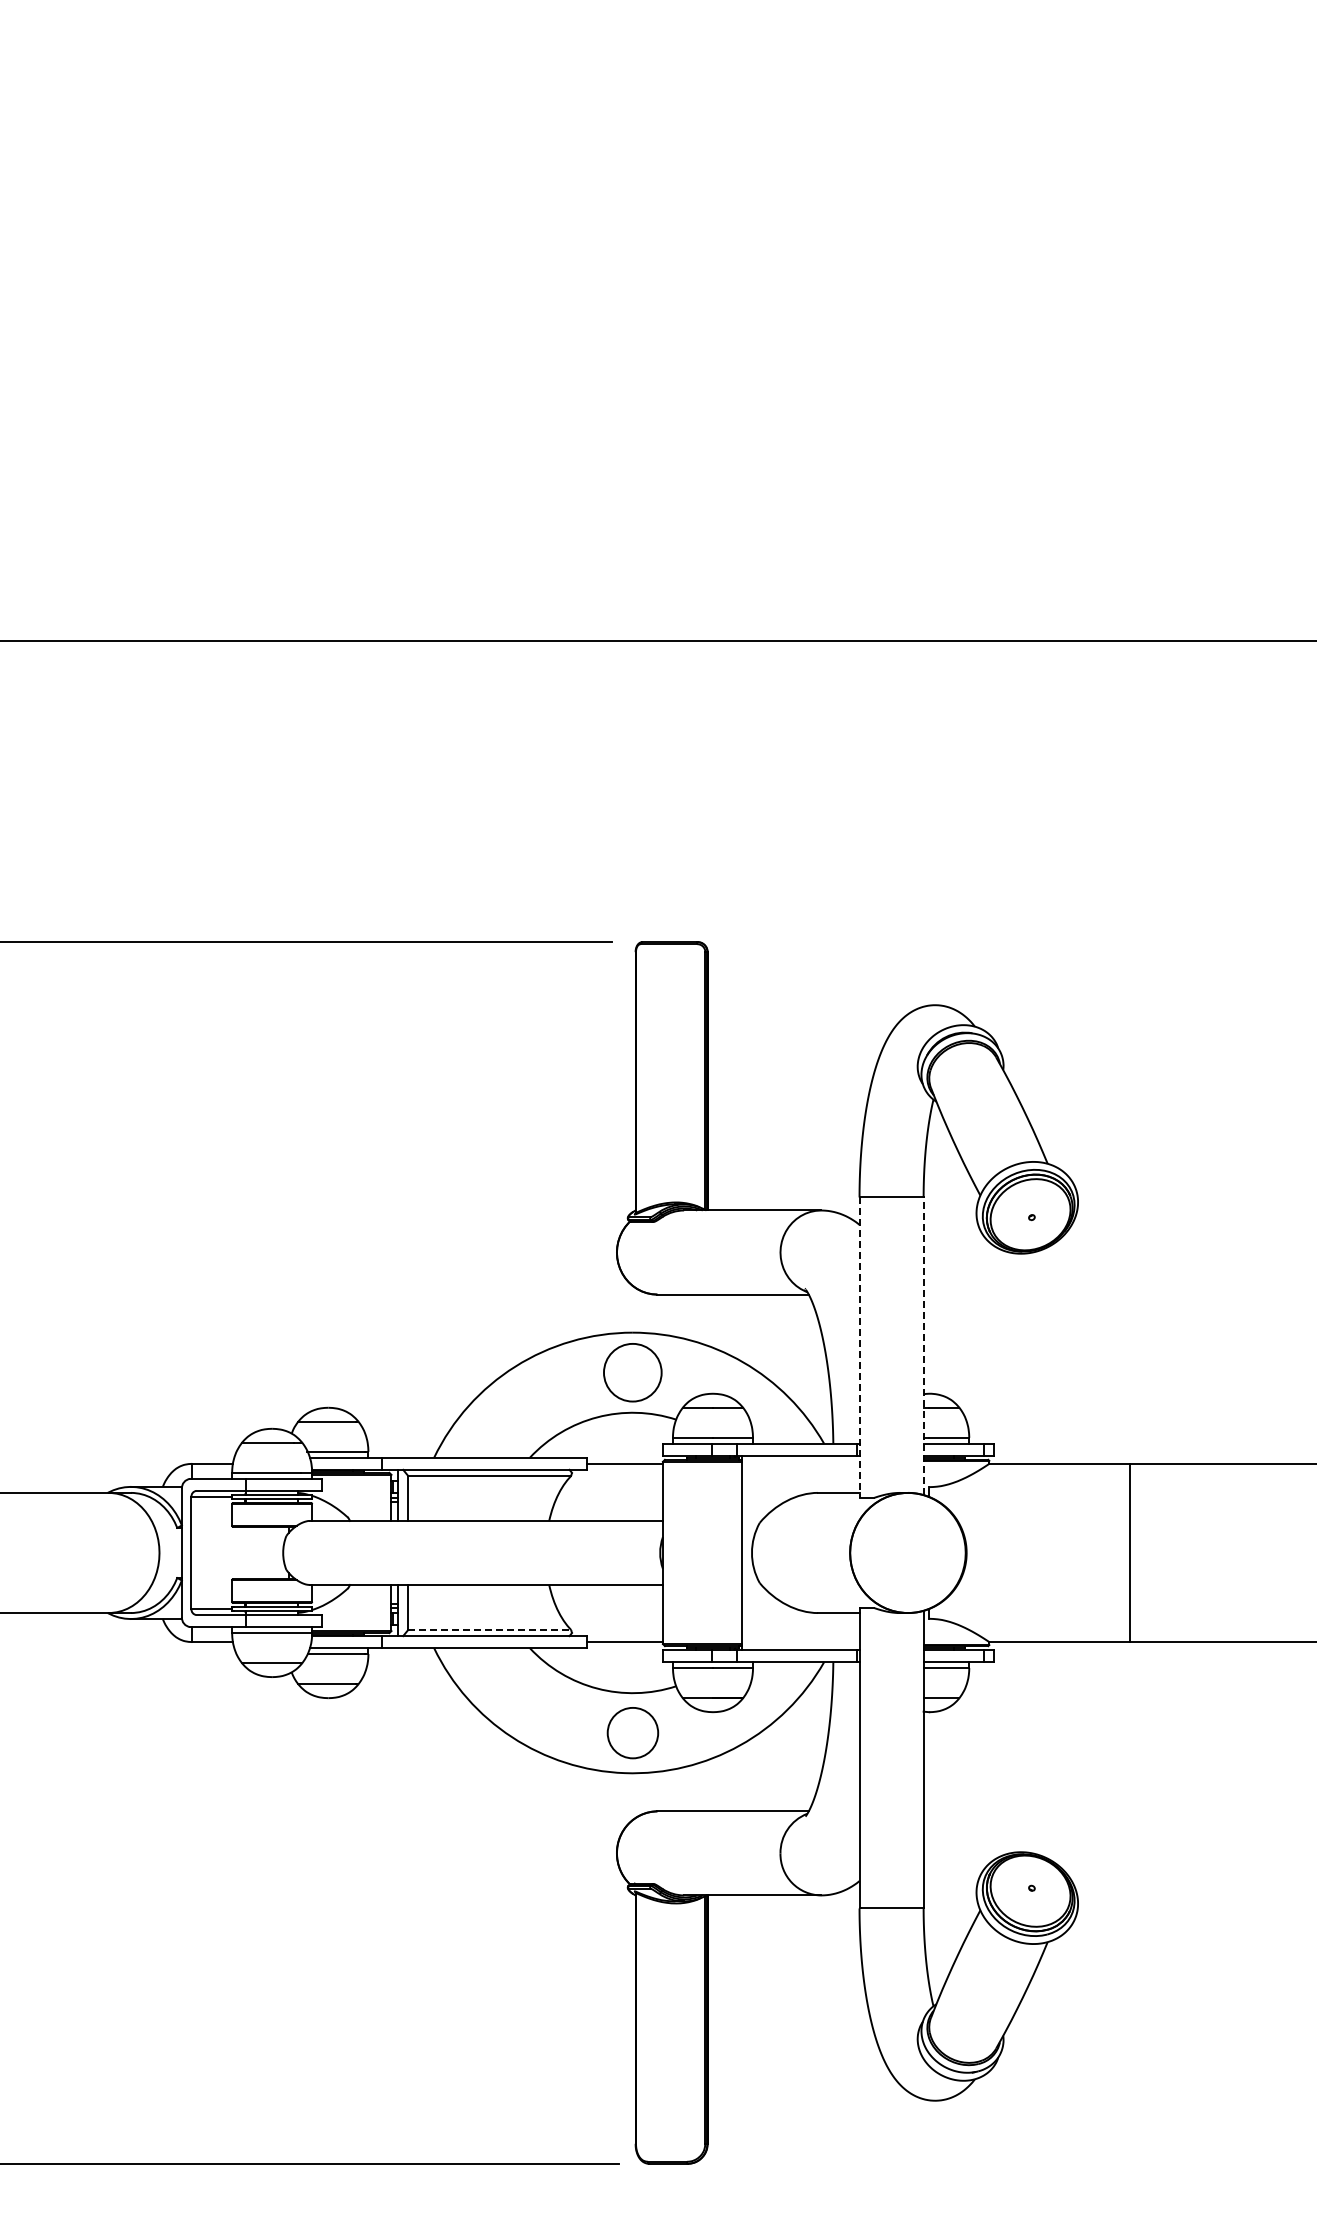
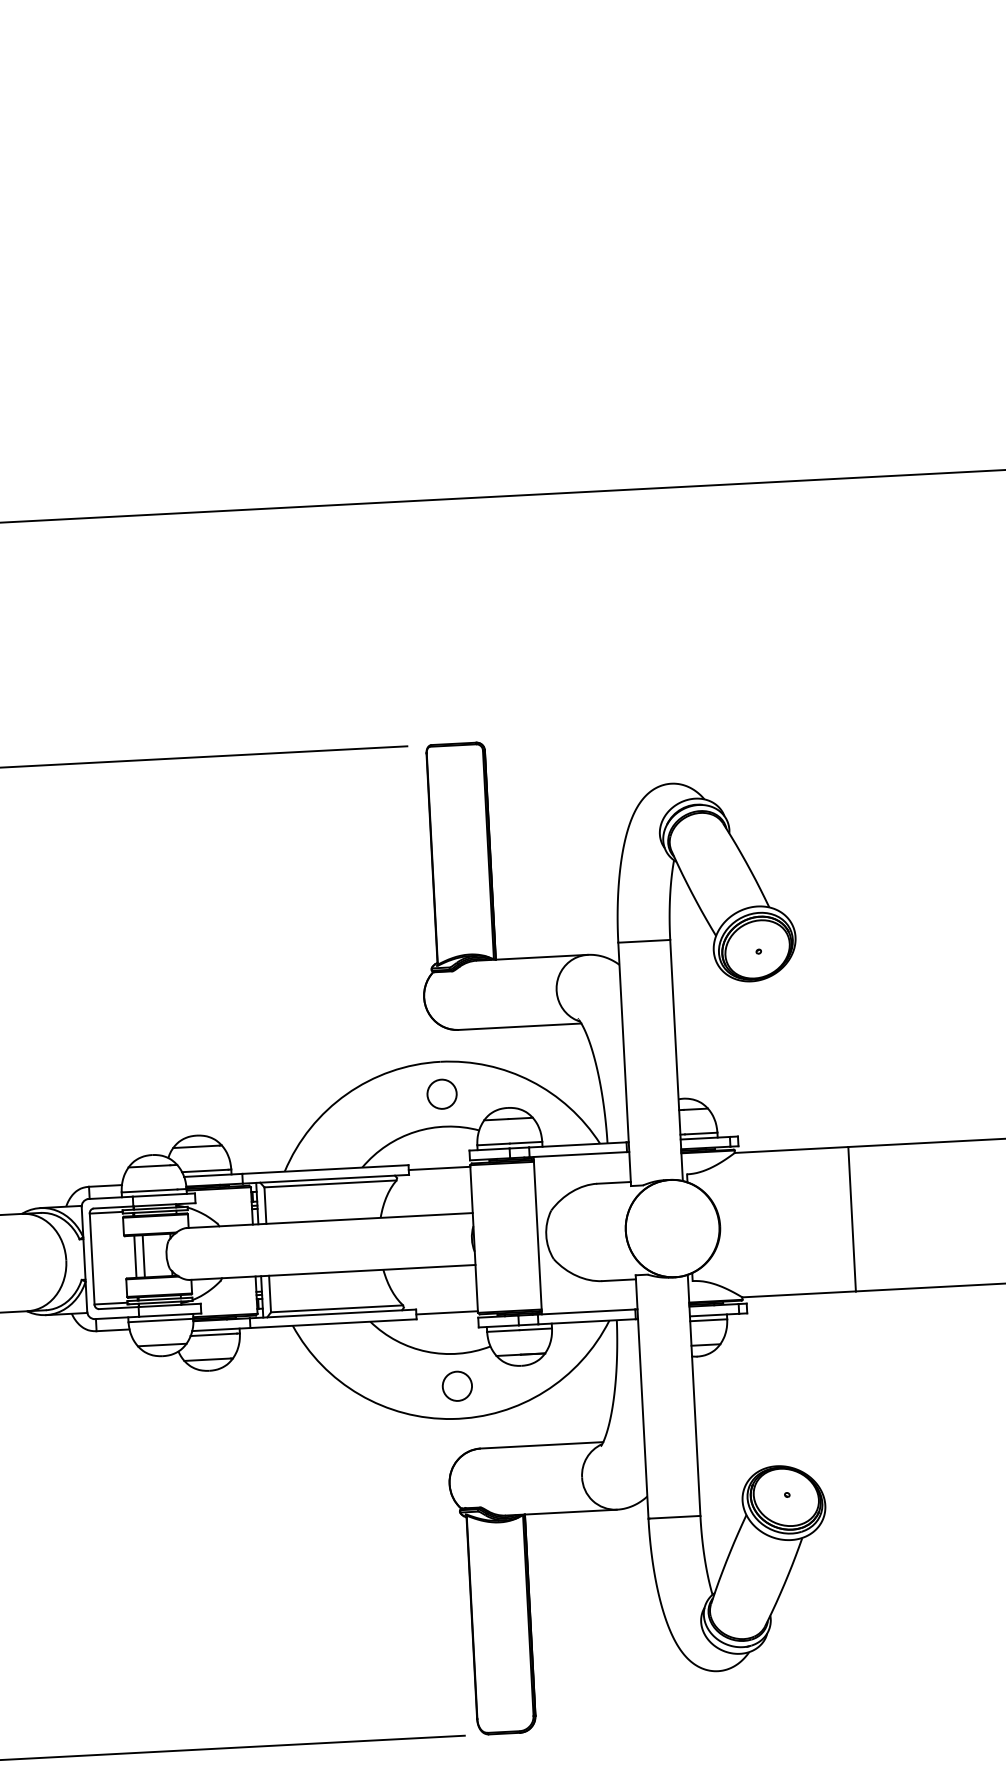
line: (923, 1346) -> (676, 1060), dashed -> solid
line: (859, 1348) -> (624, 1065), dashed -> solid
circle: (632, 1372) -> (441, 1094), size x0.62
line: (244, 1552) -> (135, 1256), added
line: (255, 1552) -> (144, 1255), added
line: (489, 1630) -> (336, 1309), dashed -> solid
circle: (632, 1733) -> (457, 1386), size x0.71

